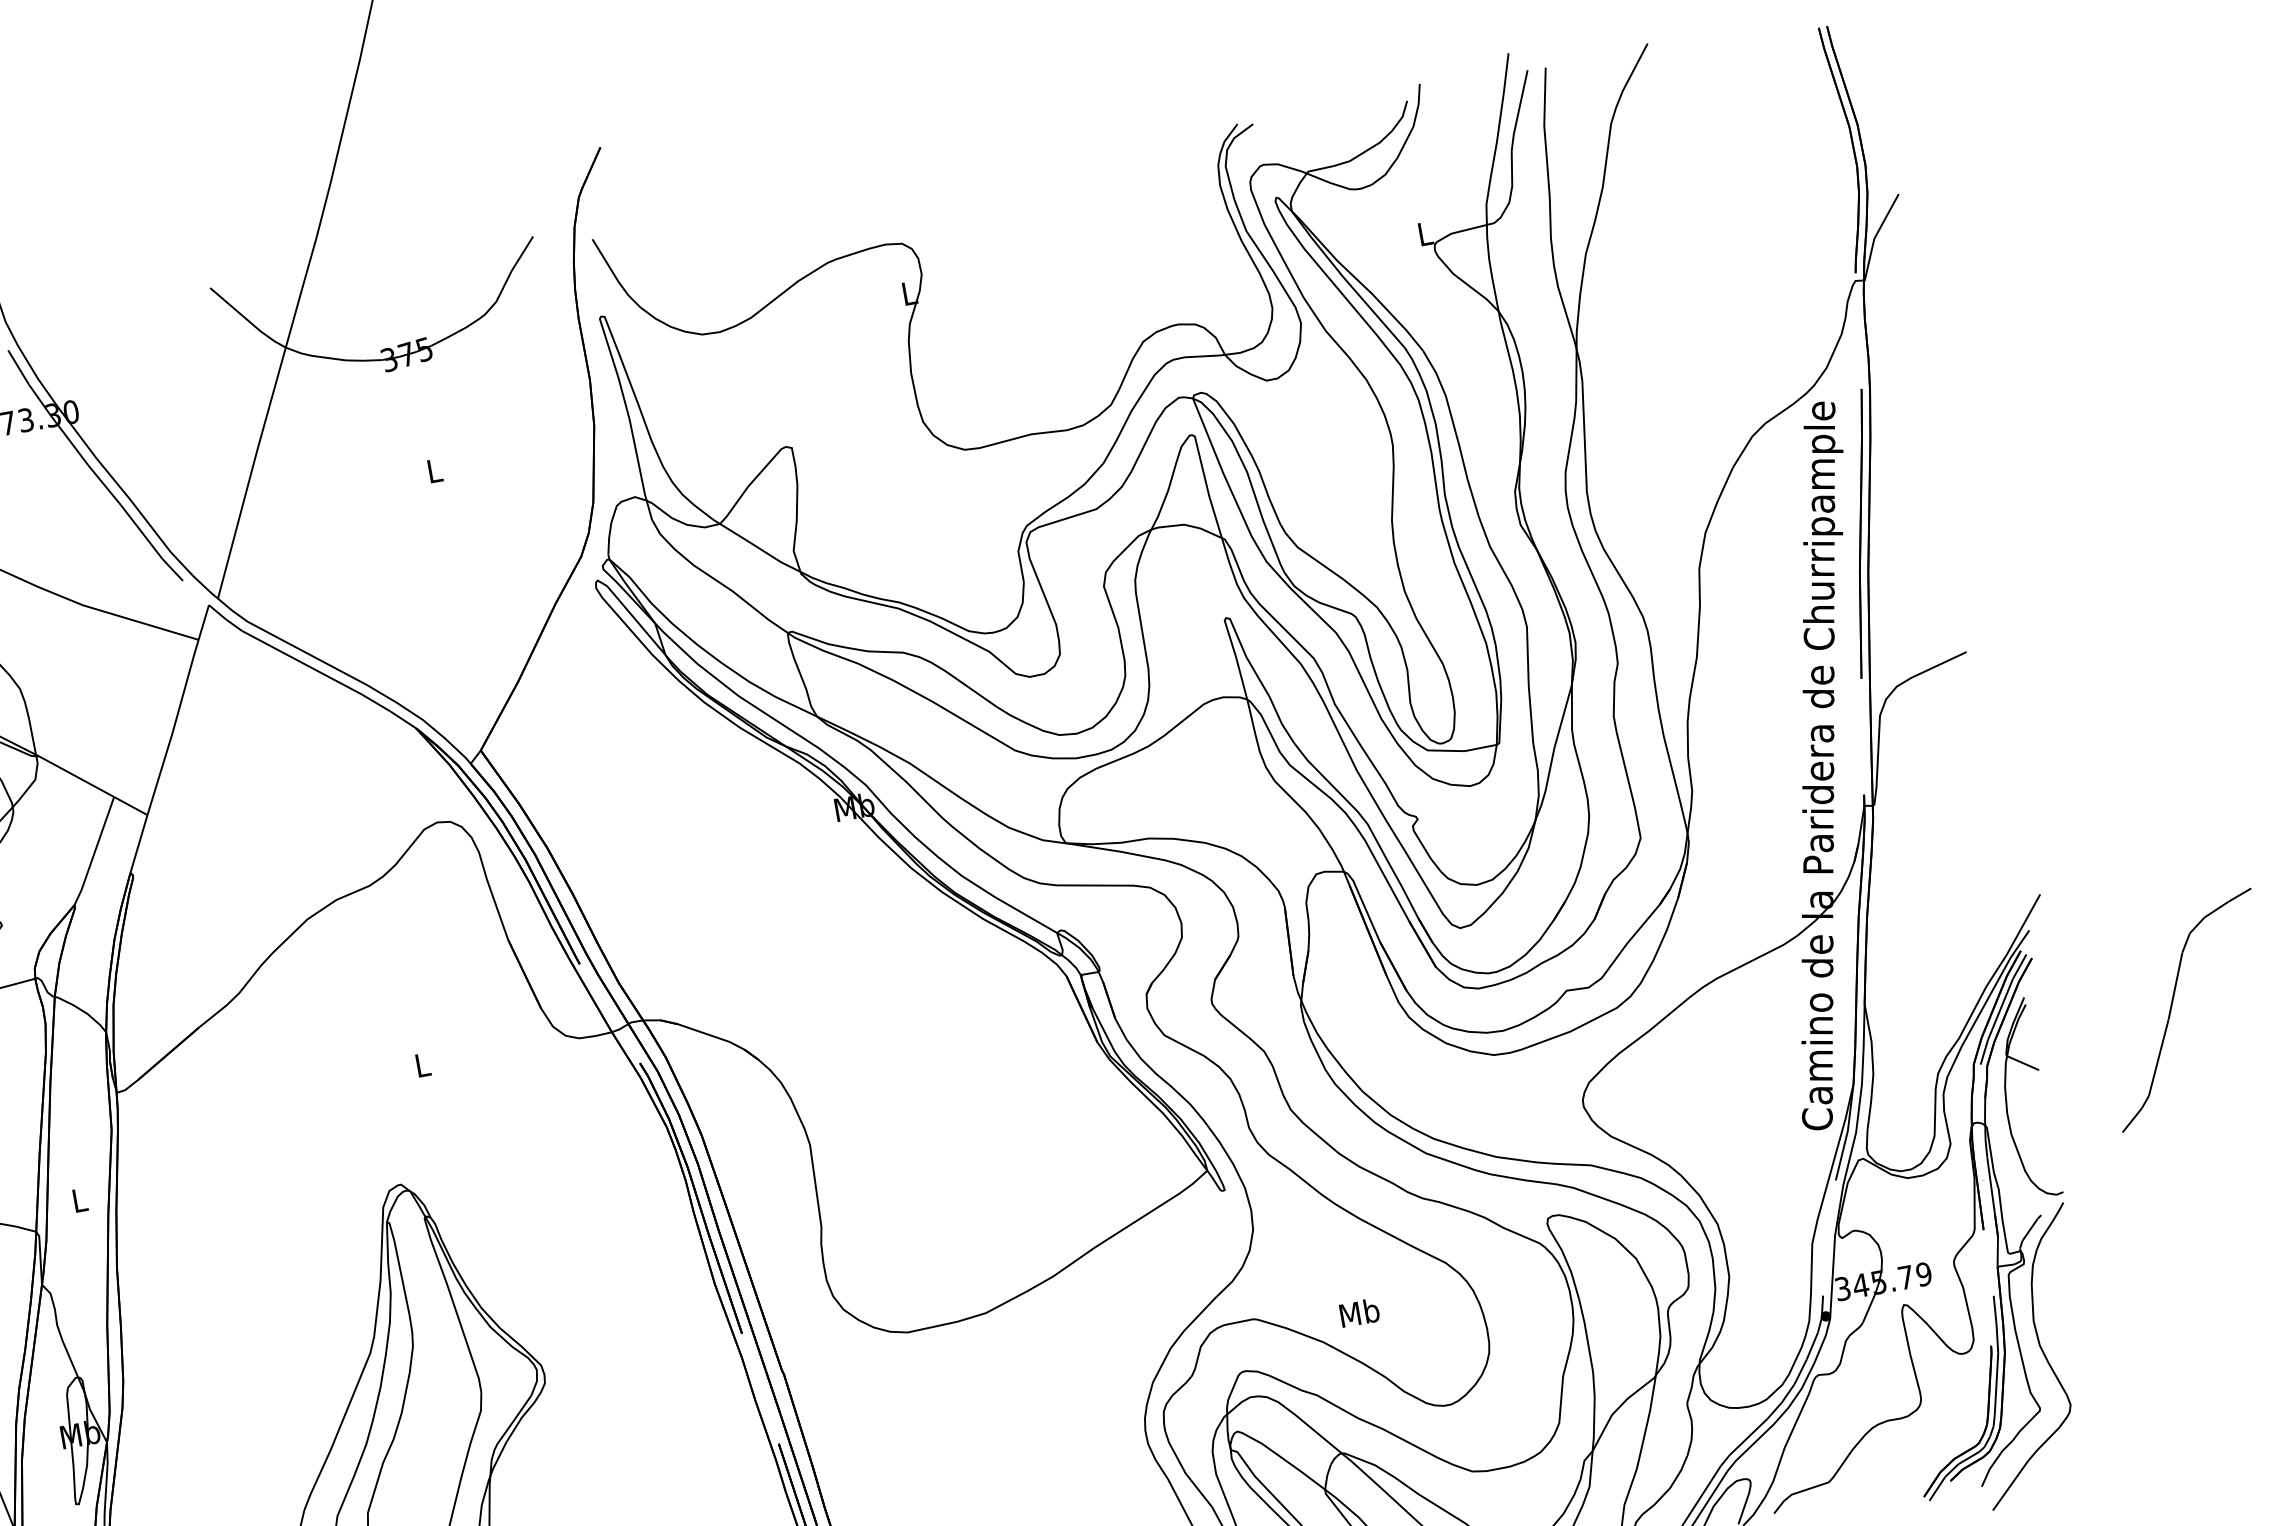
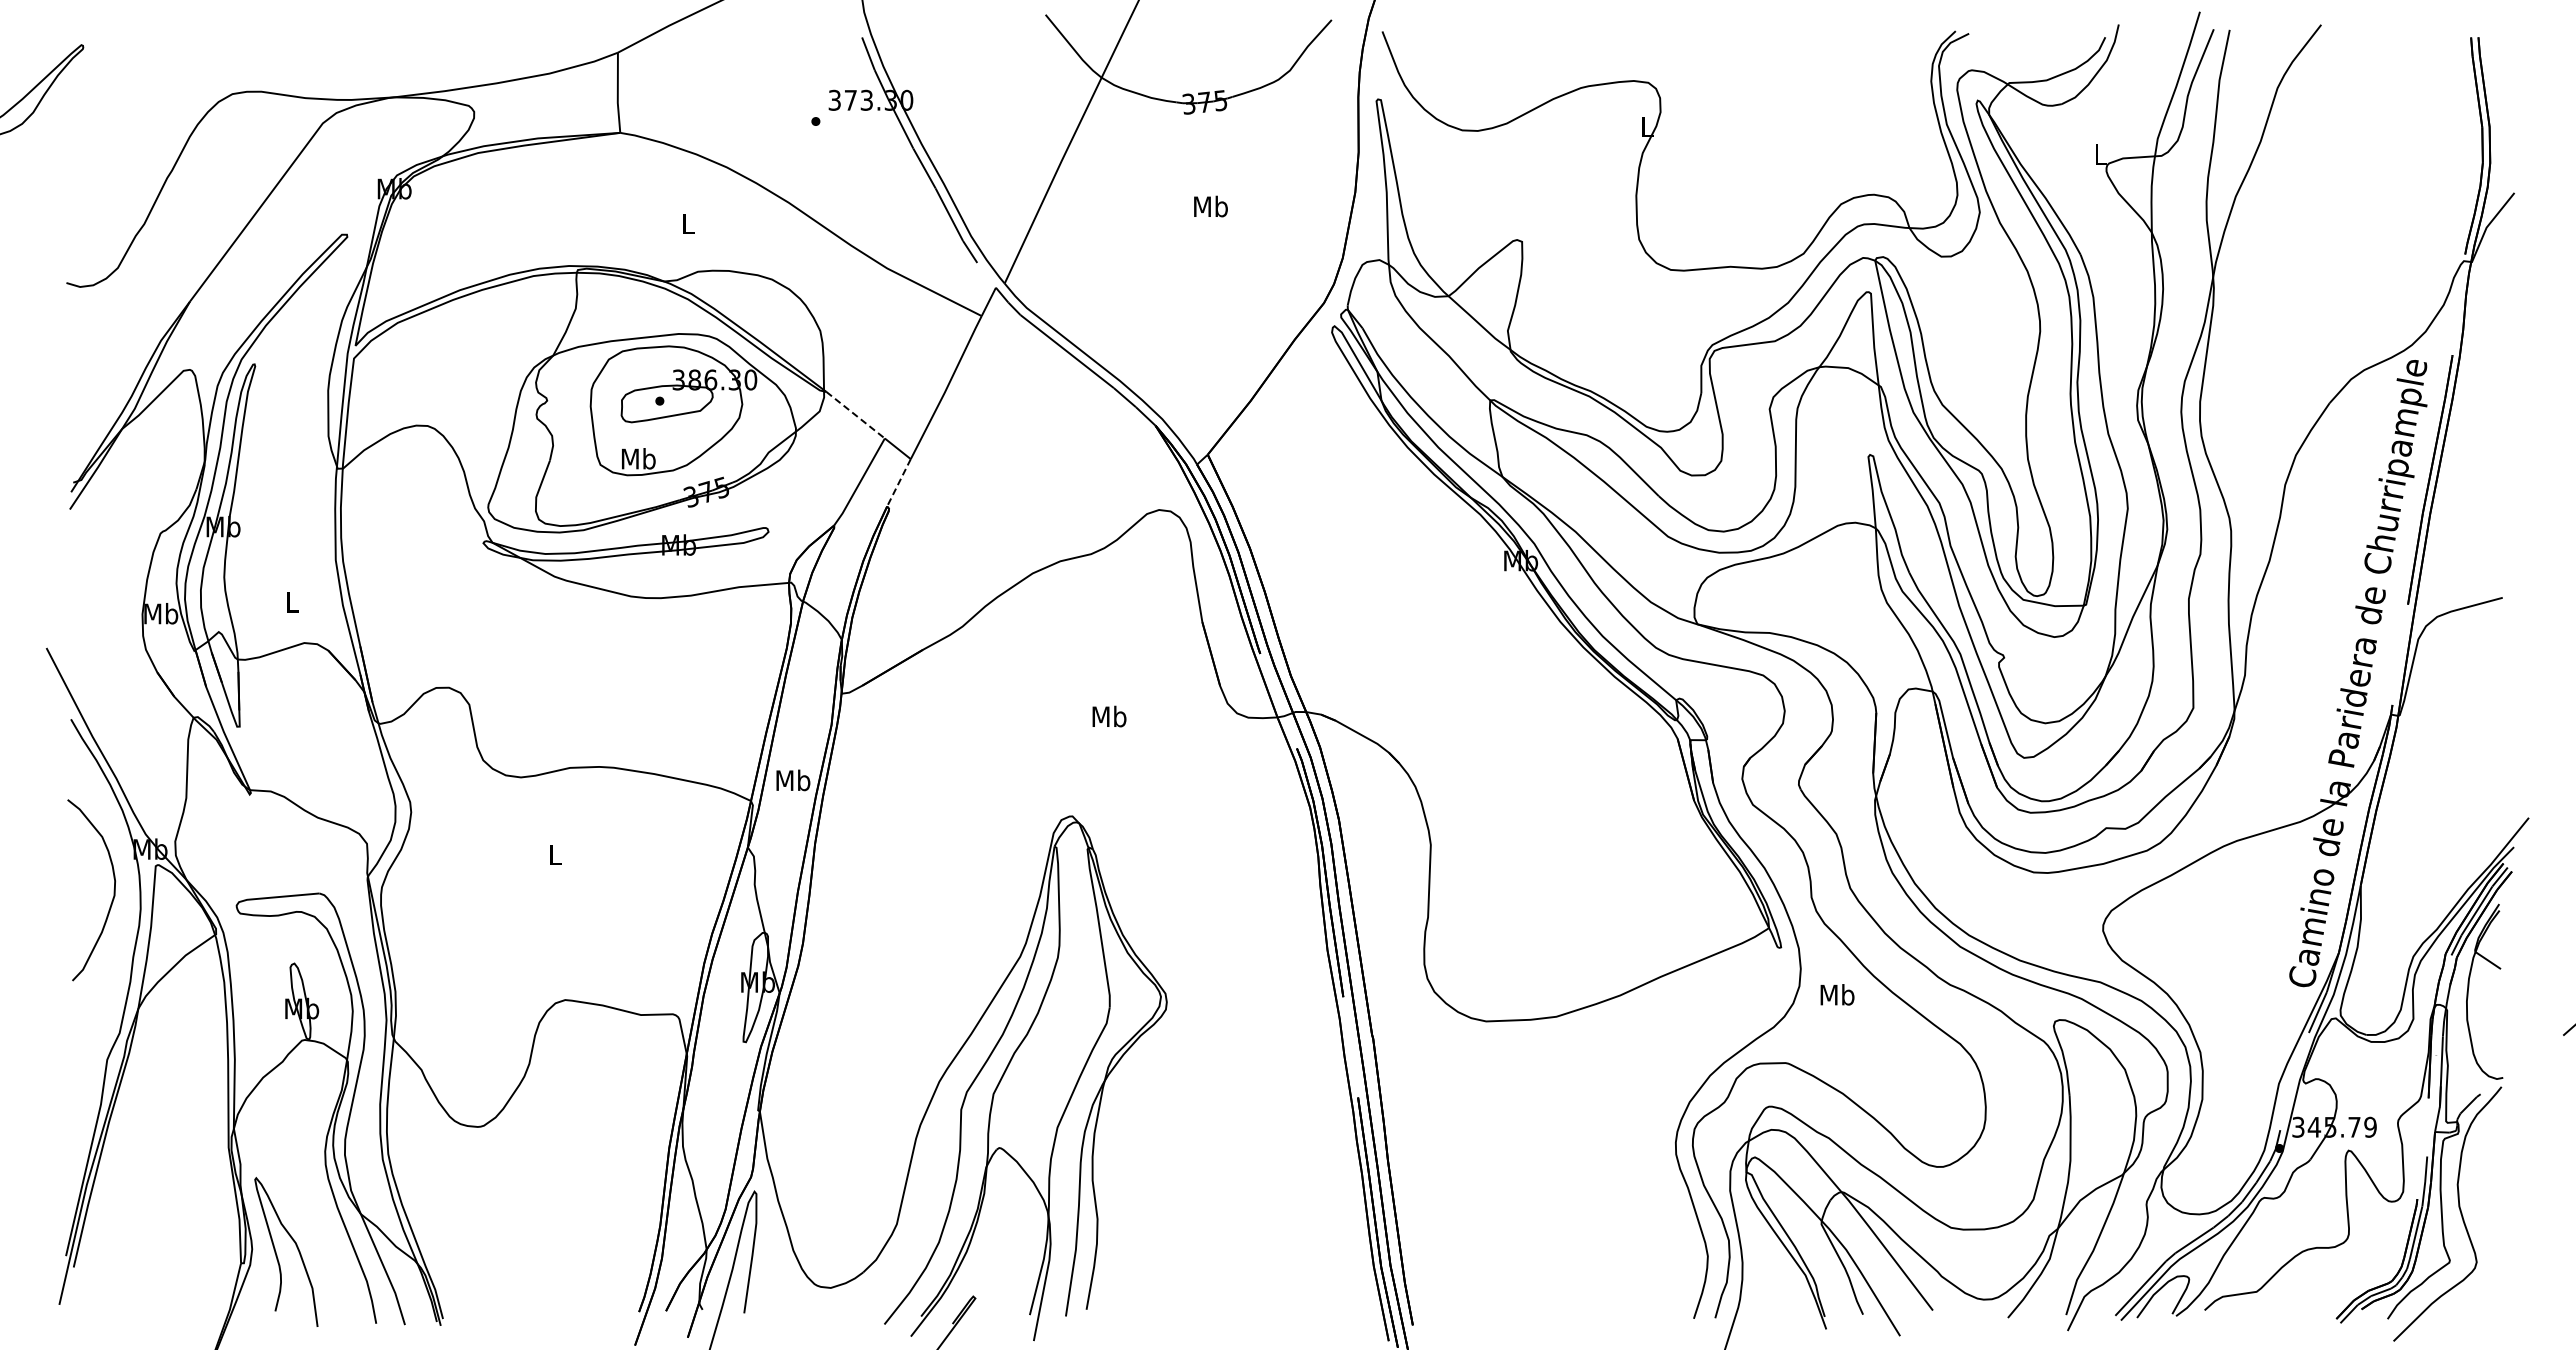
text: (434, 470) -> (1210, 206), L -> Mb
line: (77, 776) -> (856, 415), solid -> dashed
line: (138, 844) -> (898, 483), solid -> dashed
text: (422, 1064) -> (1109, 716), L -> Mb
text: (79, 1200) -> (793, 780), L -> Mb
text: (1359, 1312) -> (1837, 994), moved

